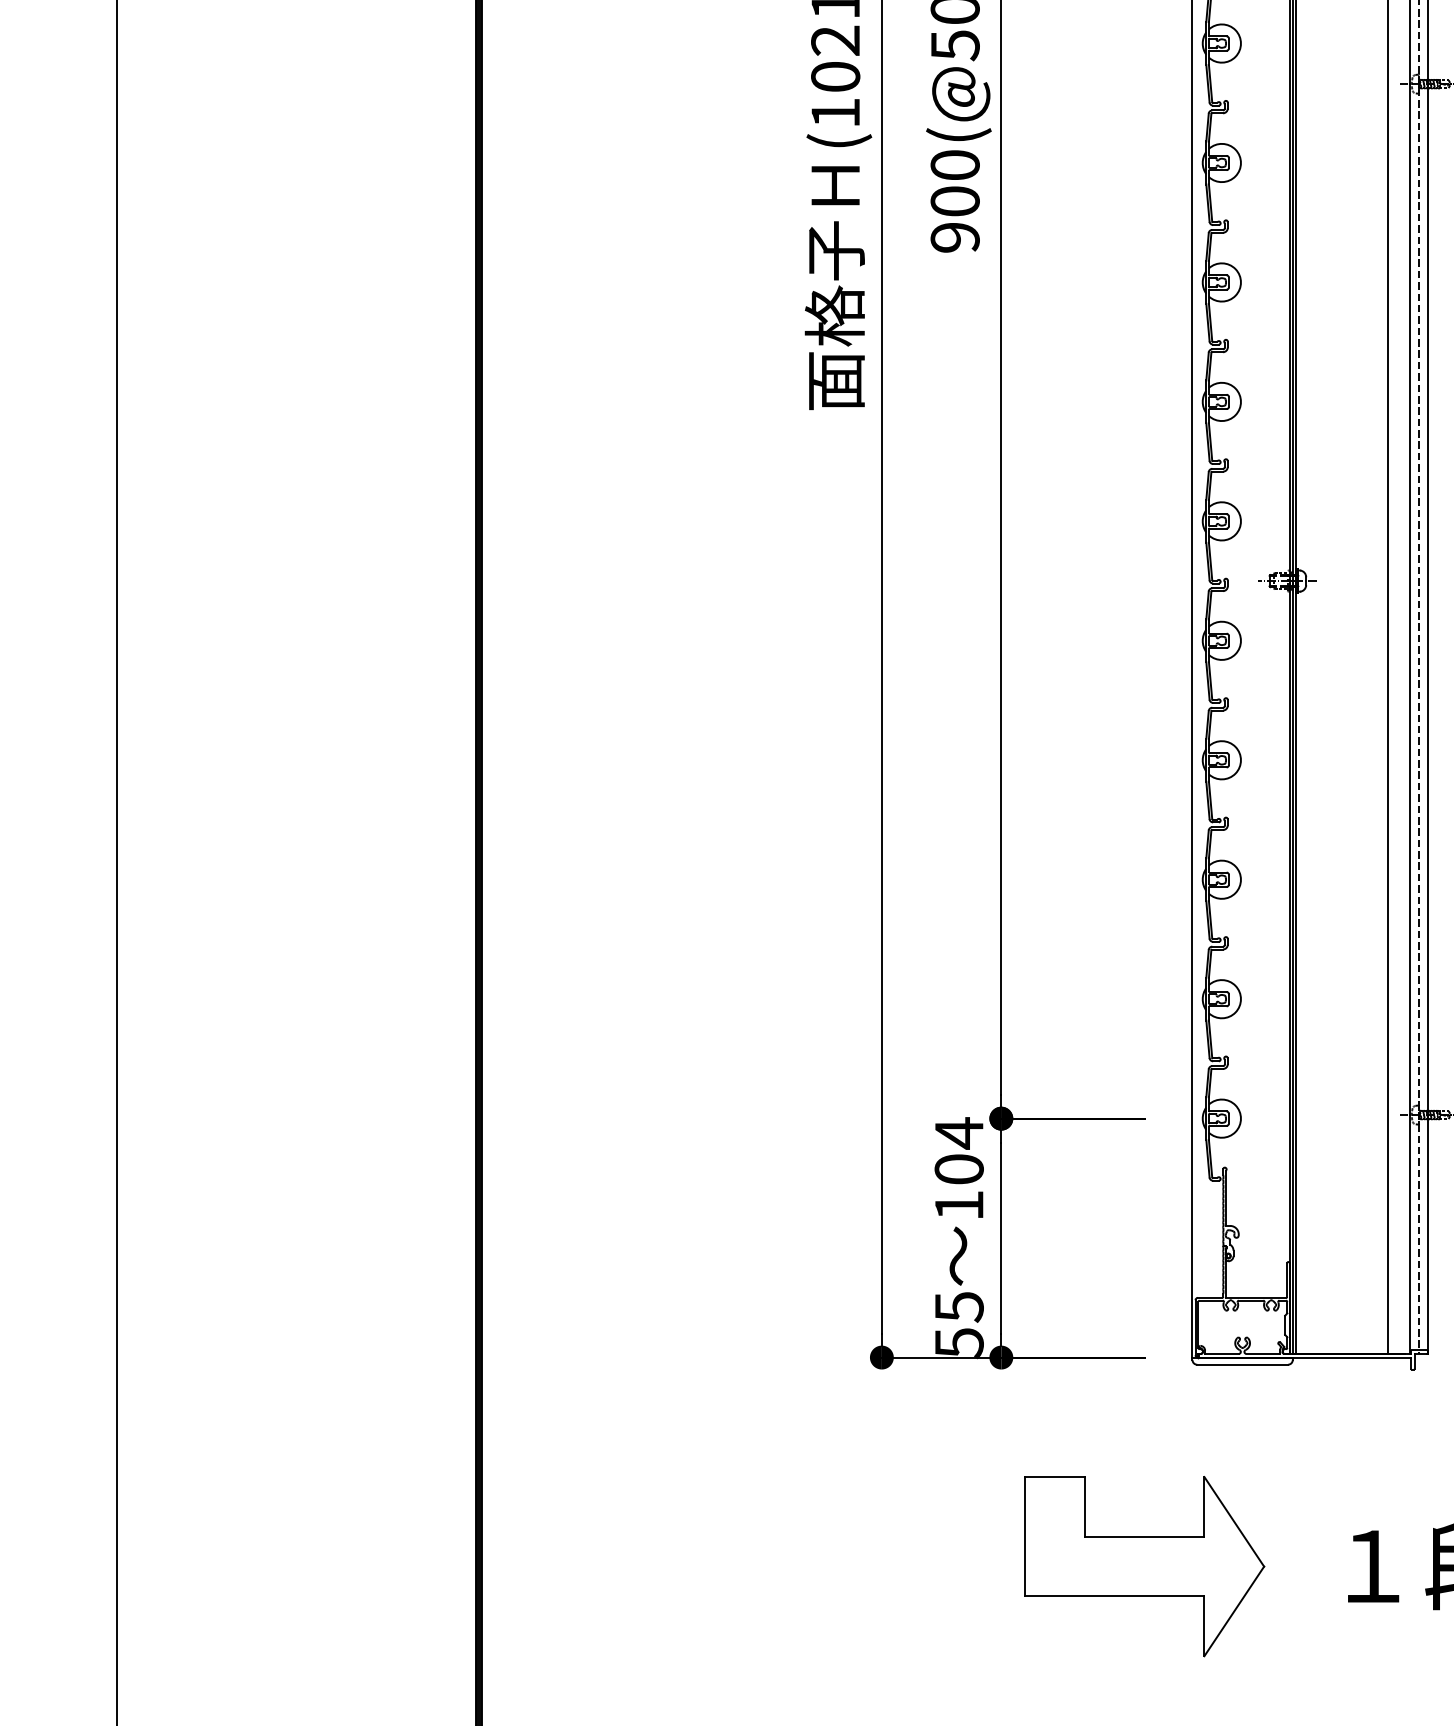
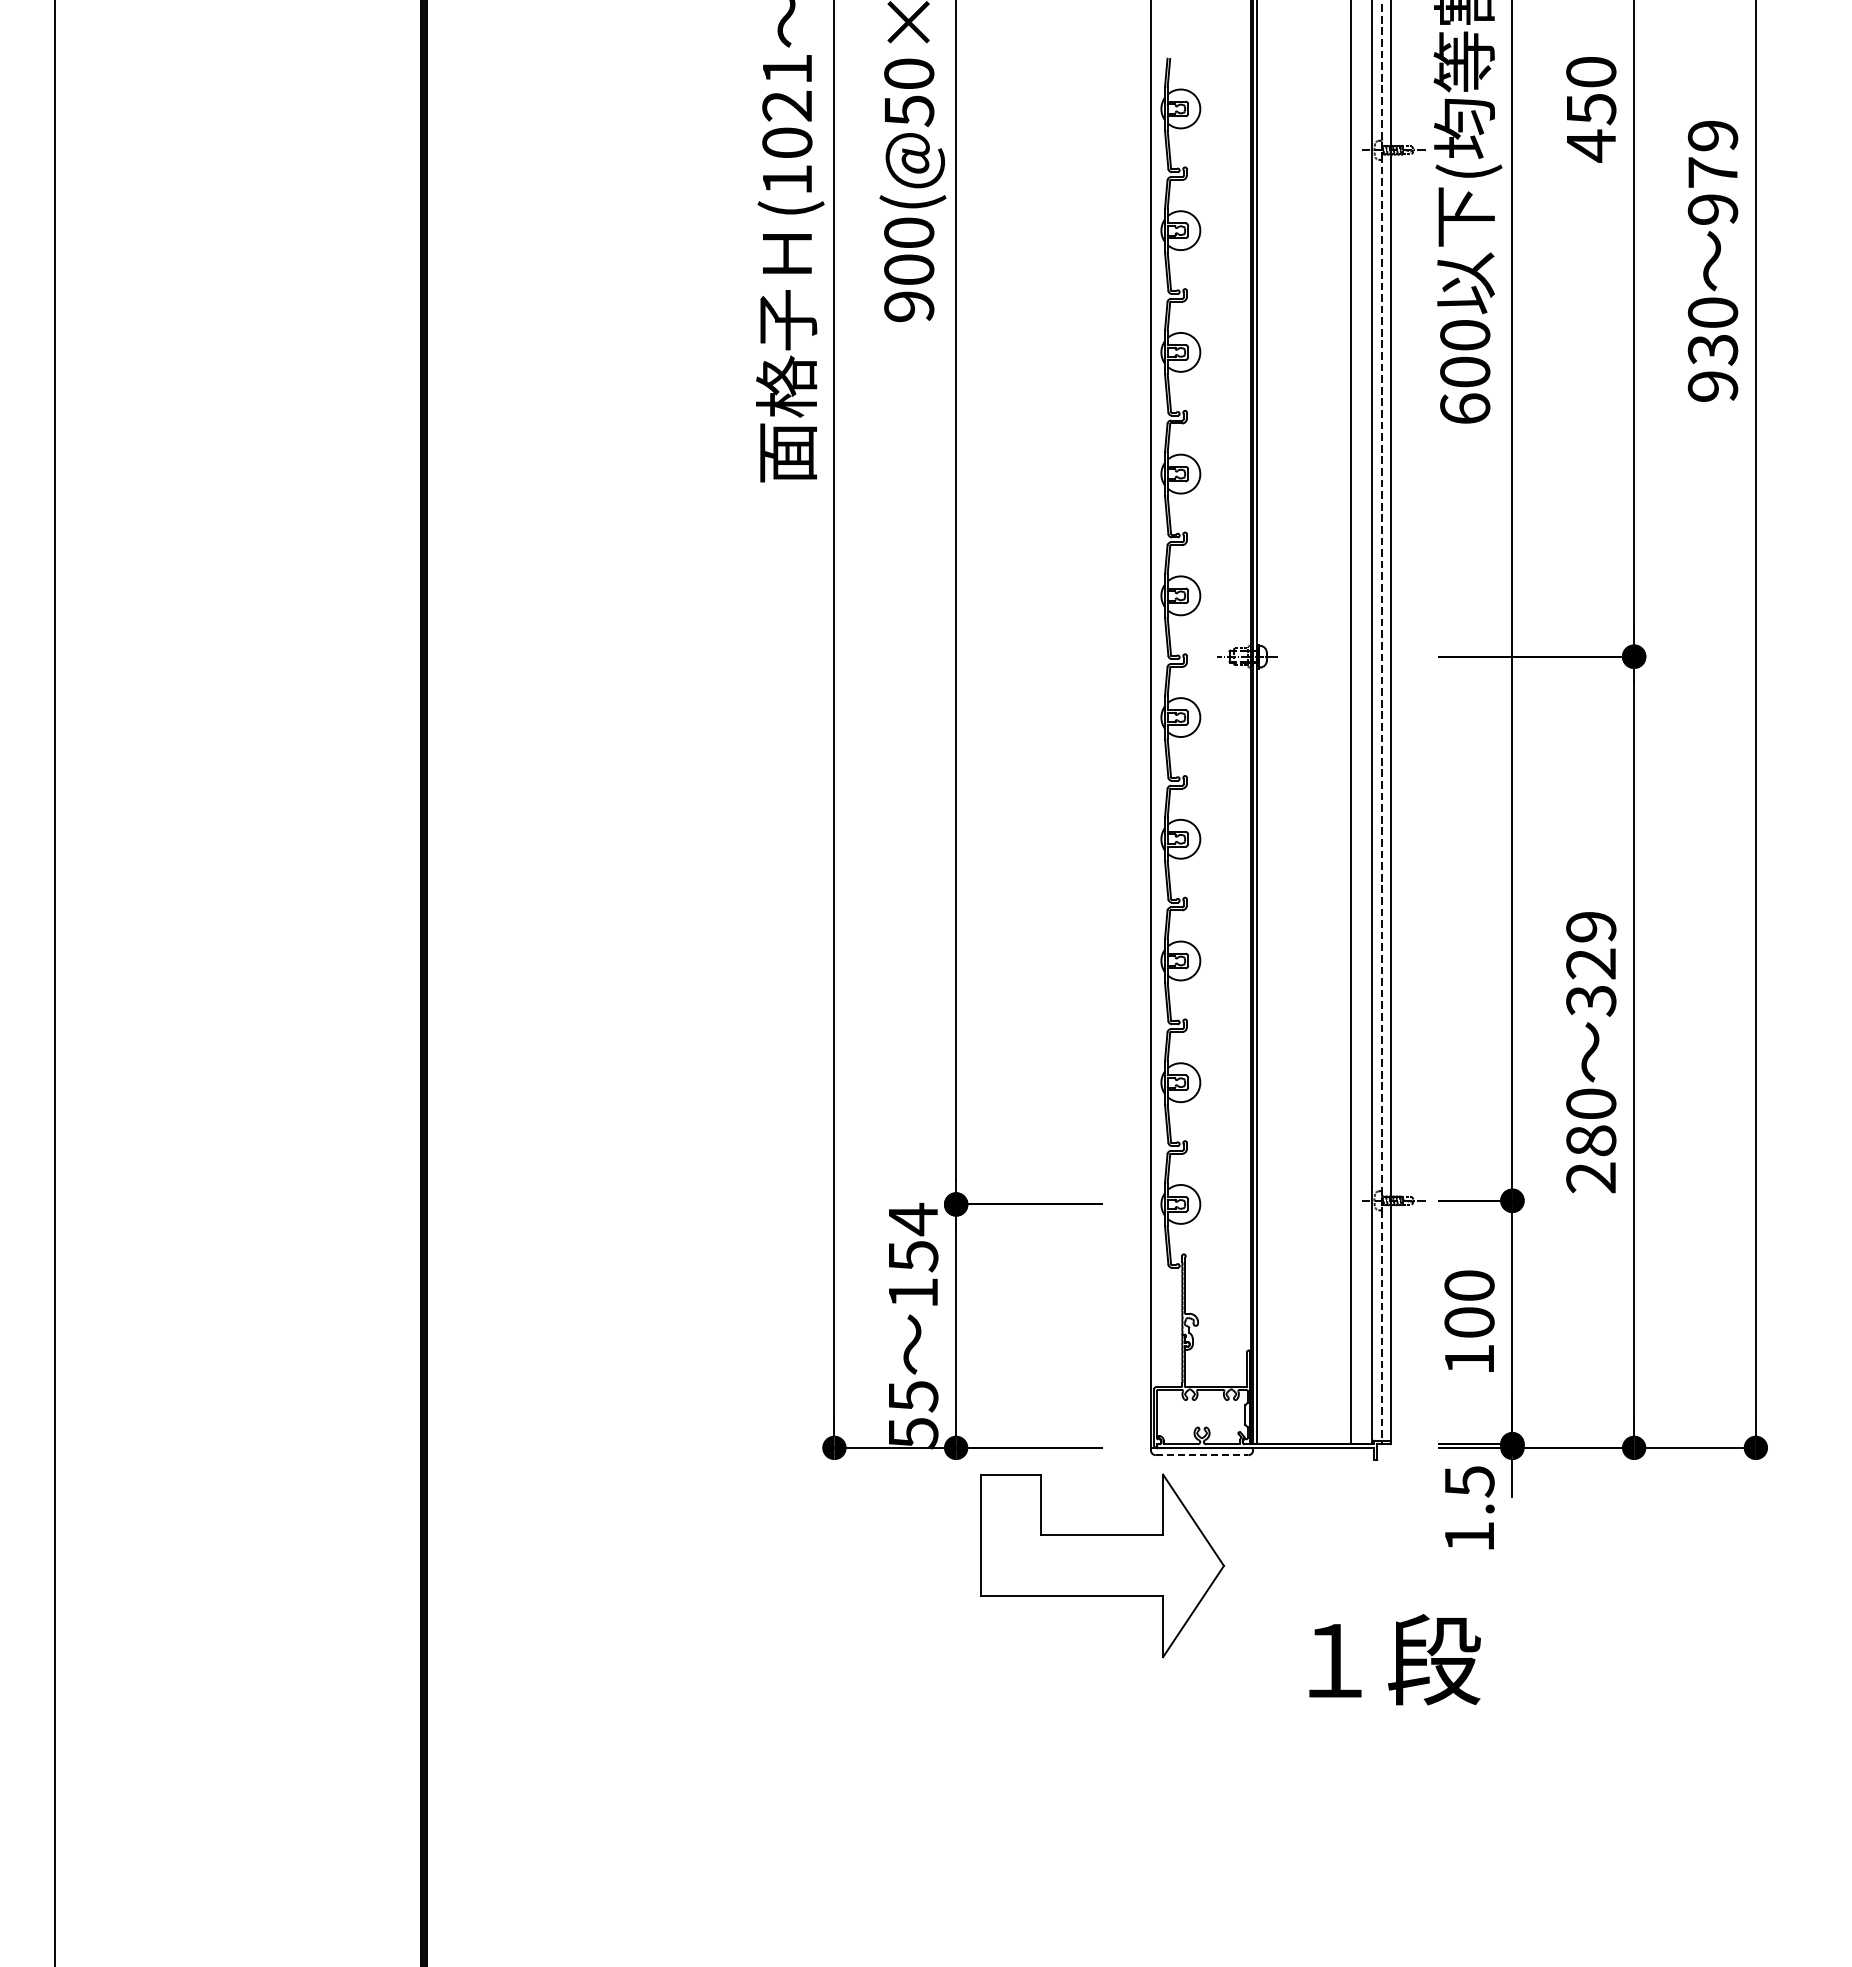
text: (959, 1169) -> (913, 1256), 104 -> 154
line: (1243, 1365) -> (1202, 1455), solid -> dashed
part: (1144, 1566) -> (1102, 1565), moved

